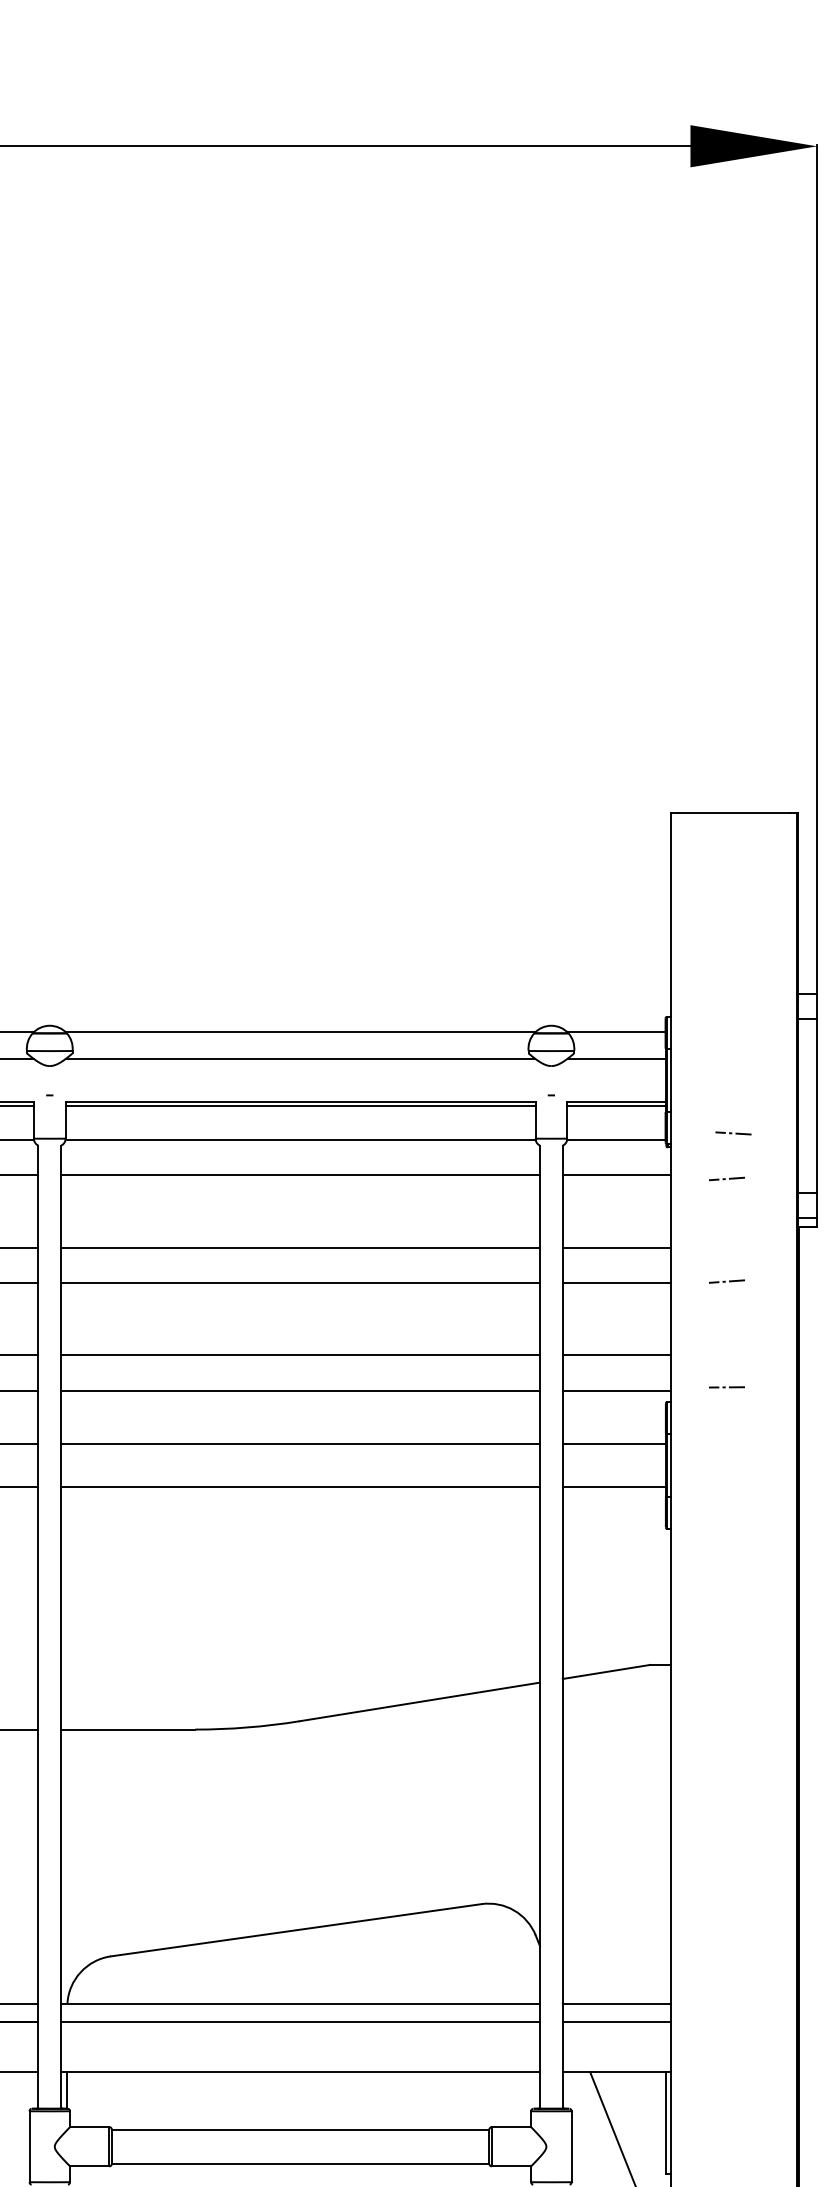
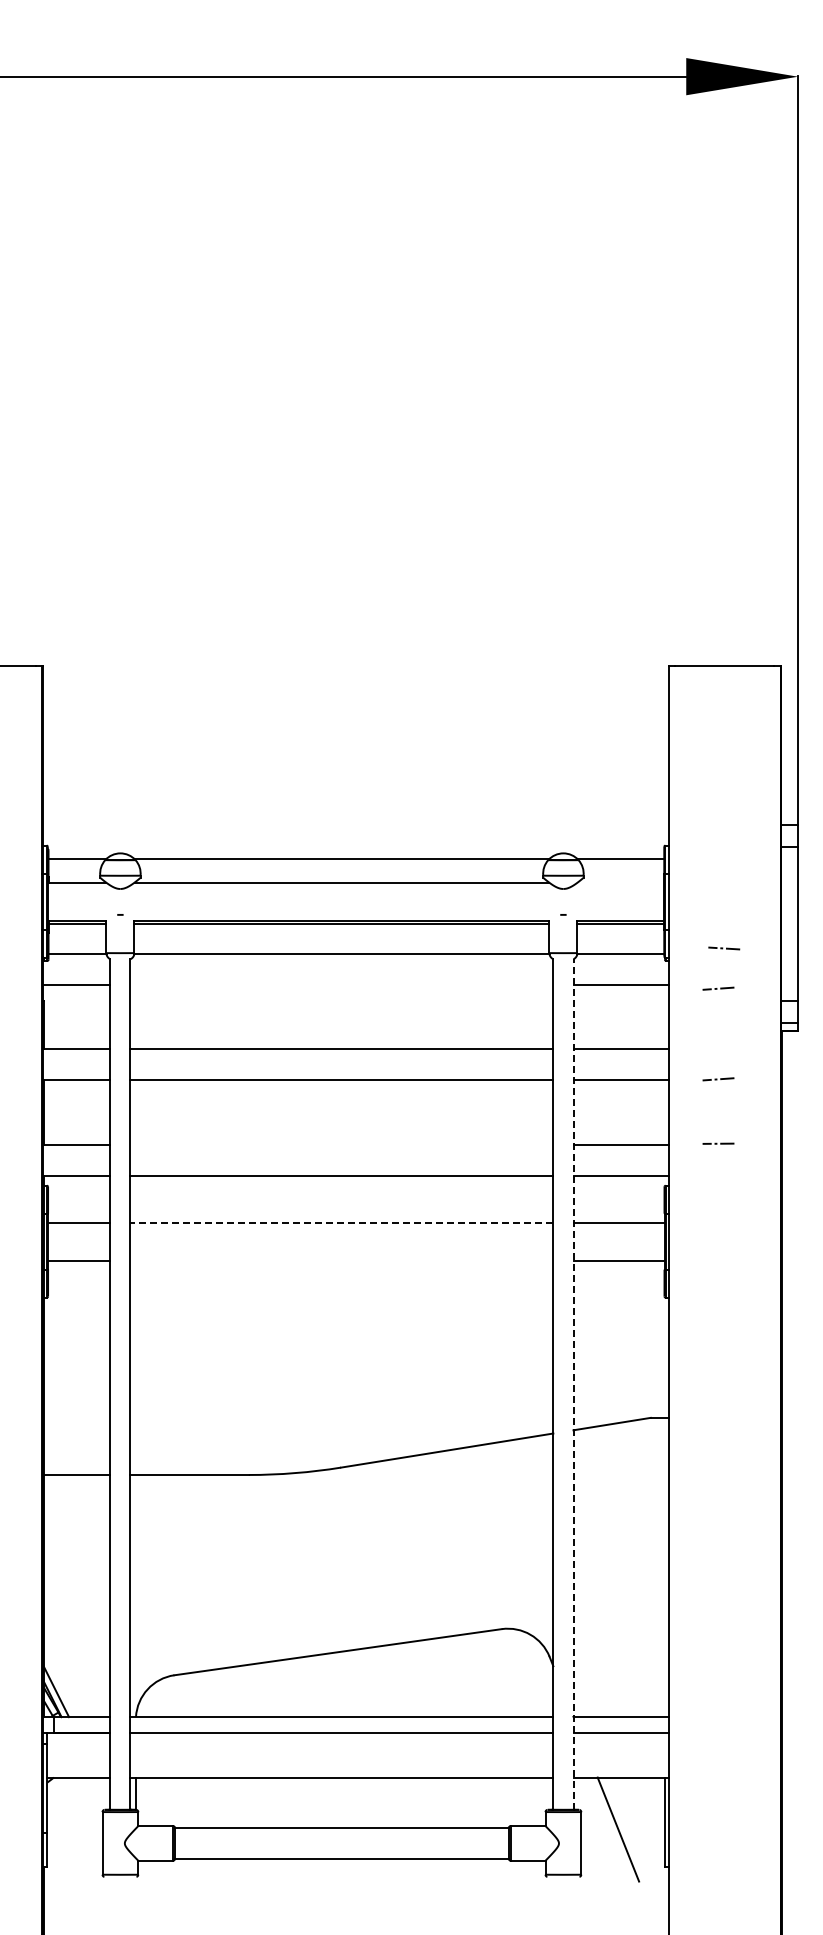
line: (616, 1058) -> (620, 882), removed
line: (300, 1175) -> (341, 985), removed
line: (300, 1355) -> (341, 1144), removed
line: (725, 1387) -> (717, 1143), moved
line: (300, 1443) -> (341, 1222), solid -> dashed
line: (300, 1486) -> (341, 1260), removed
line: (562, 1627) -> (573, 1384), solid -> dashed

